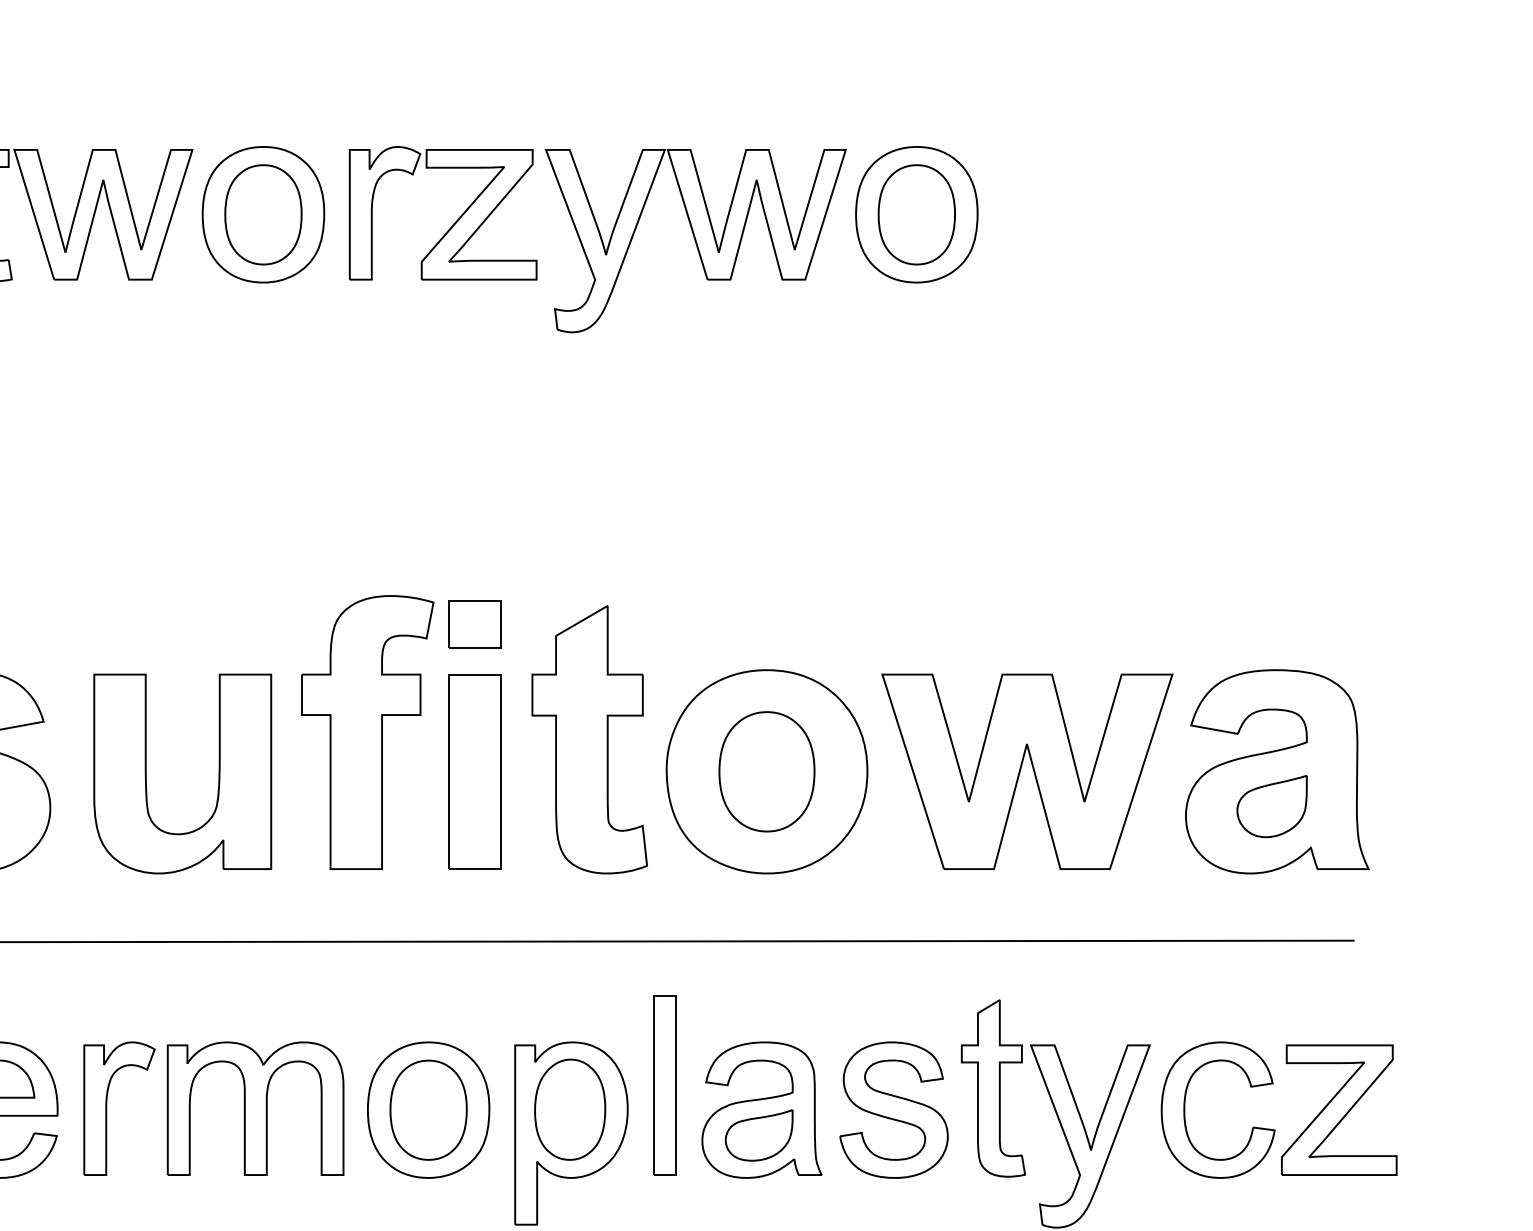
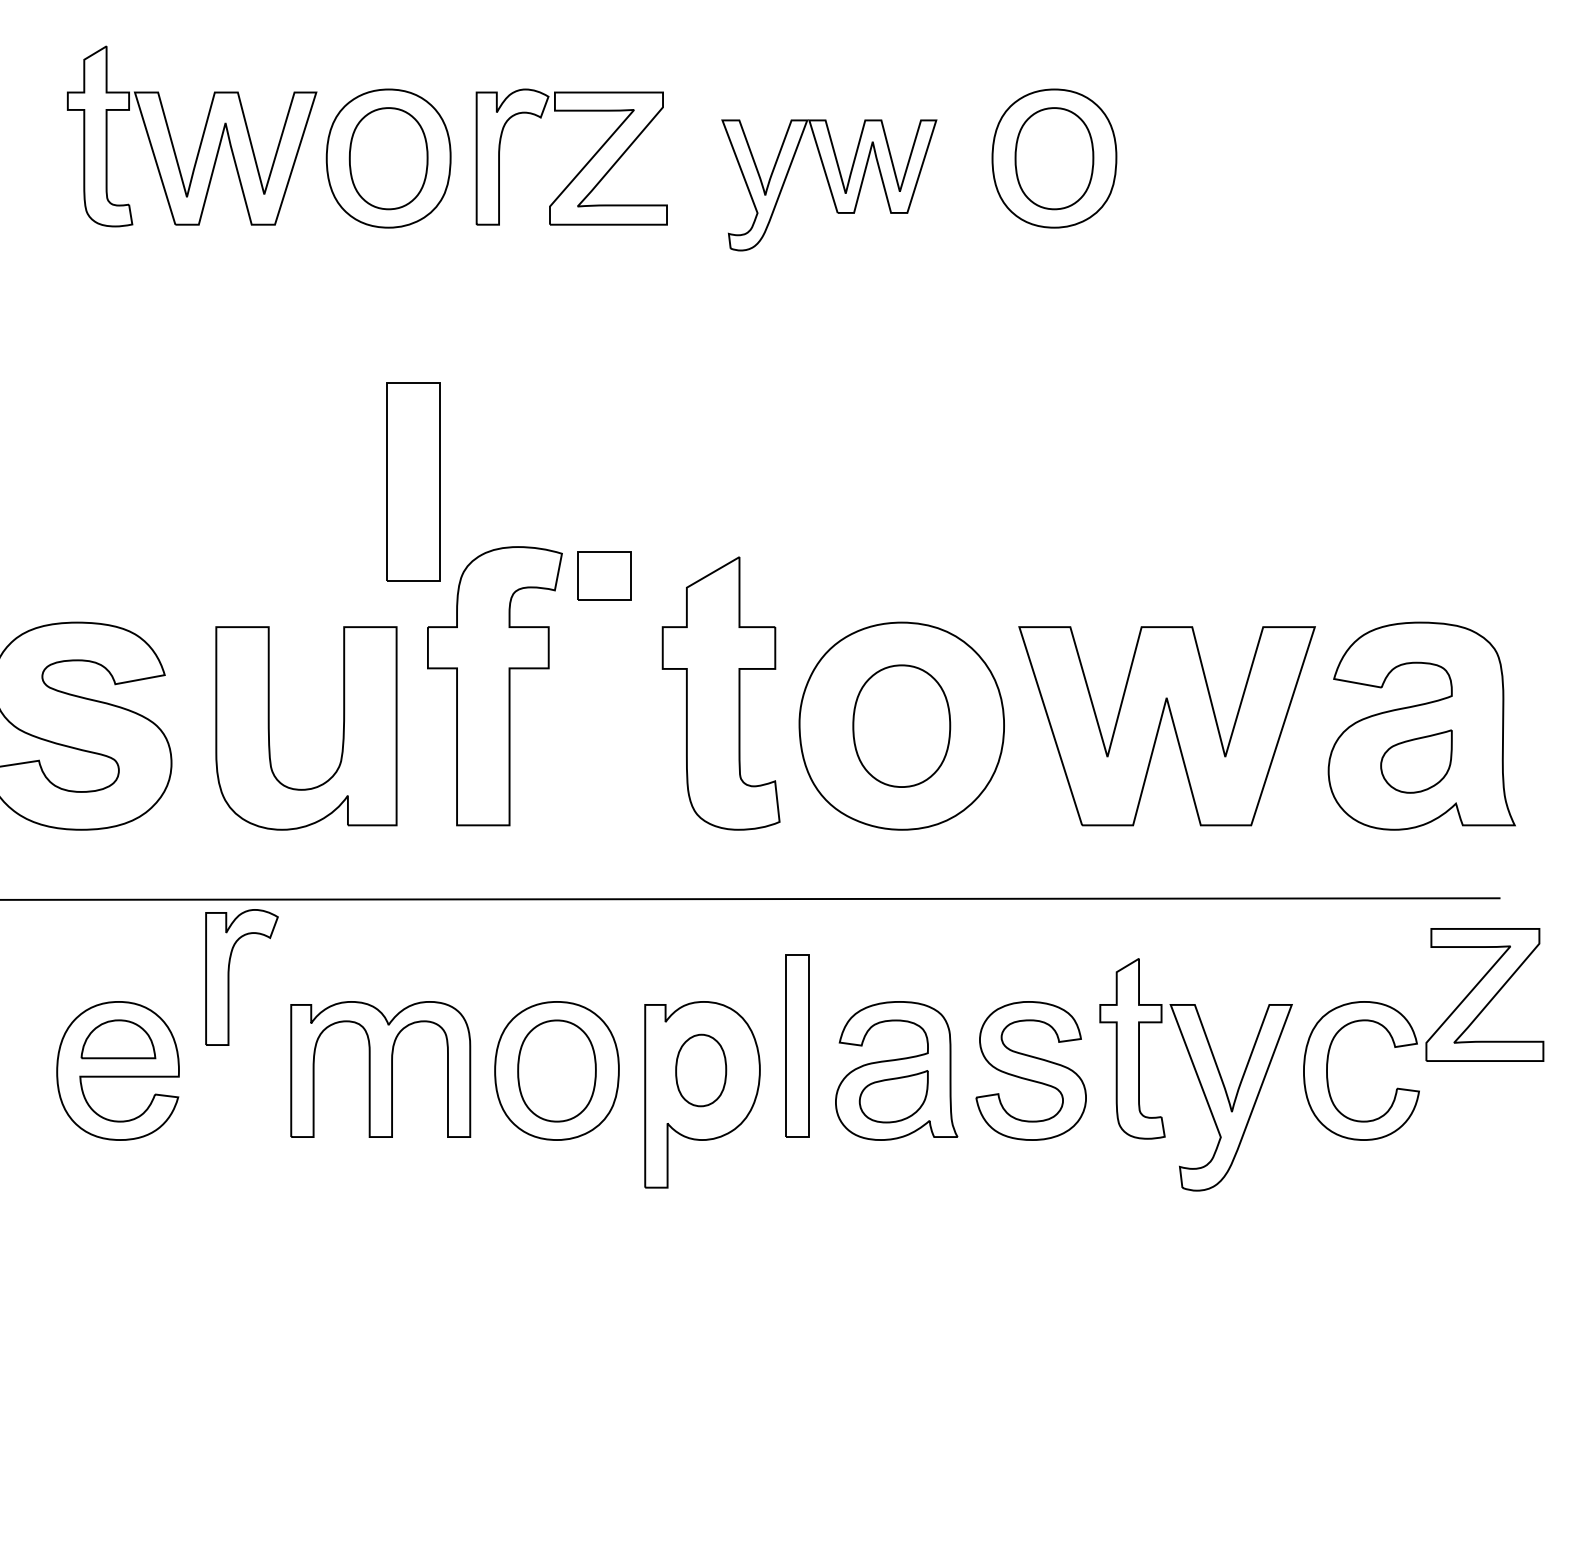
part: (696, 241) -> (829, 185), size x0.7
part: (475, 771) -> (413, 481), moved
part: (107, 1108) -> (229, 977), moved
part: (569, 1109) -> (700, 1070), size x0.7
part: (1338, 1109) -> (1484, 994), moved

